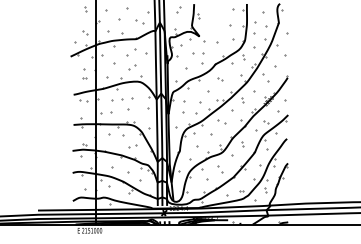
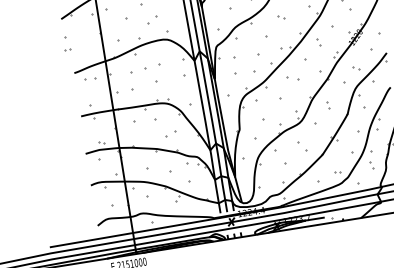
part: (84, 73) -> (66, 43), moved

